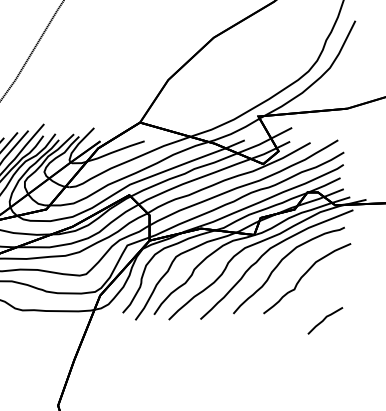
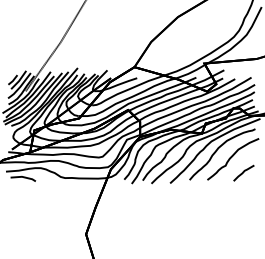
part: (324, 319) -> (243, 172), moved

